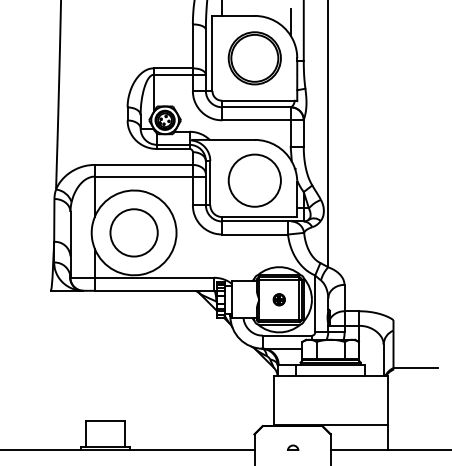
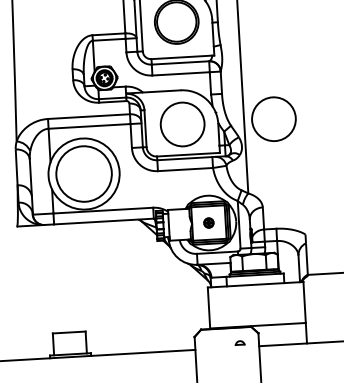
circle: (363, 180) -> (273, 119), added
circle: (133, 232) -> (83, 173), size x1.4
part: (293, 447) -> (240, 342), moved

